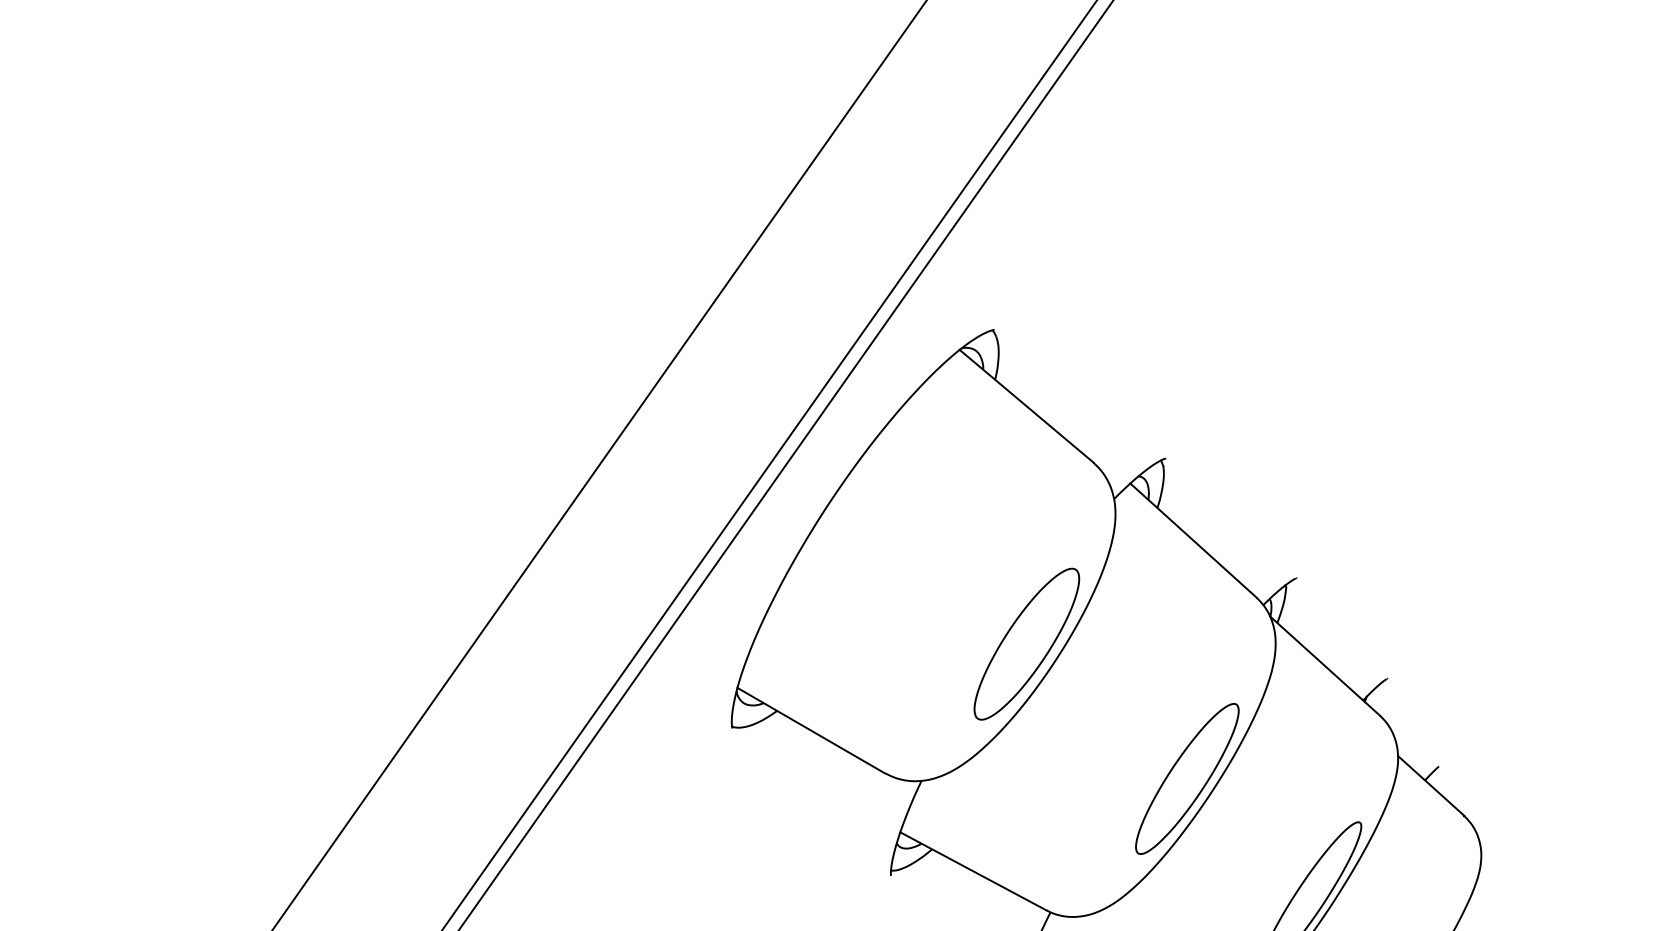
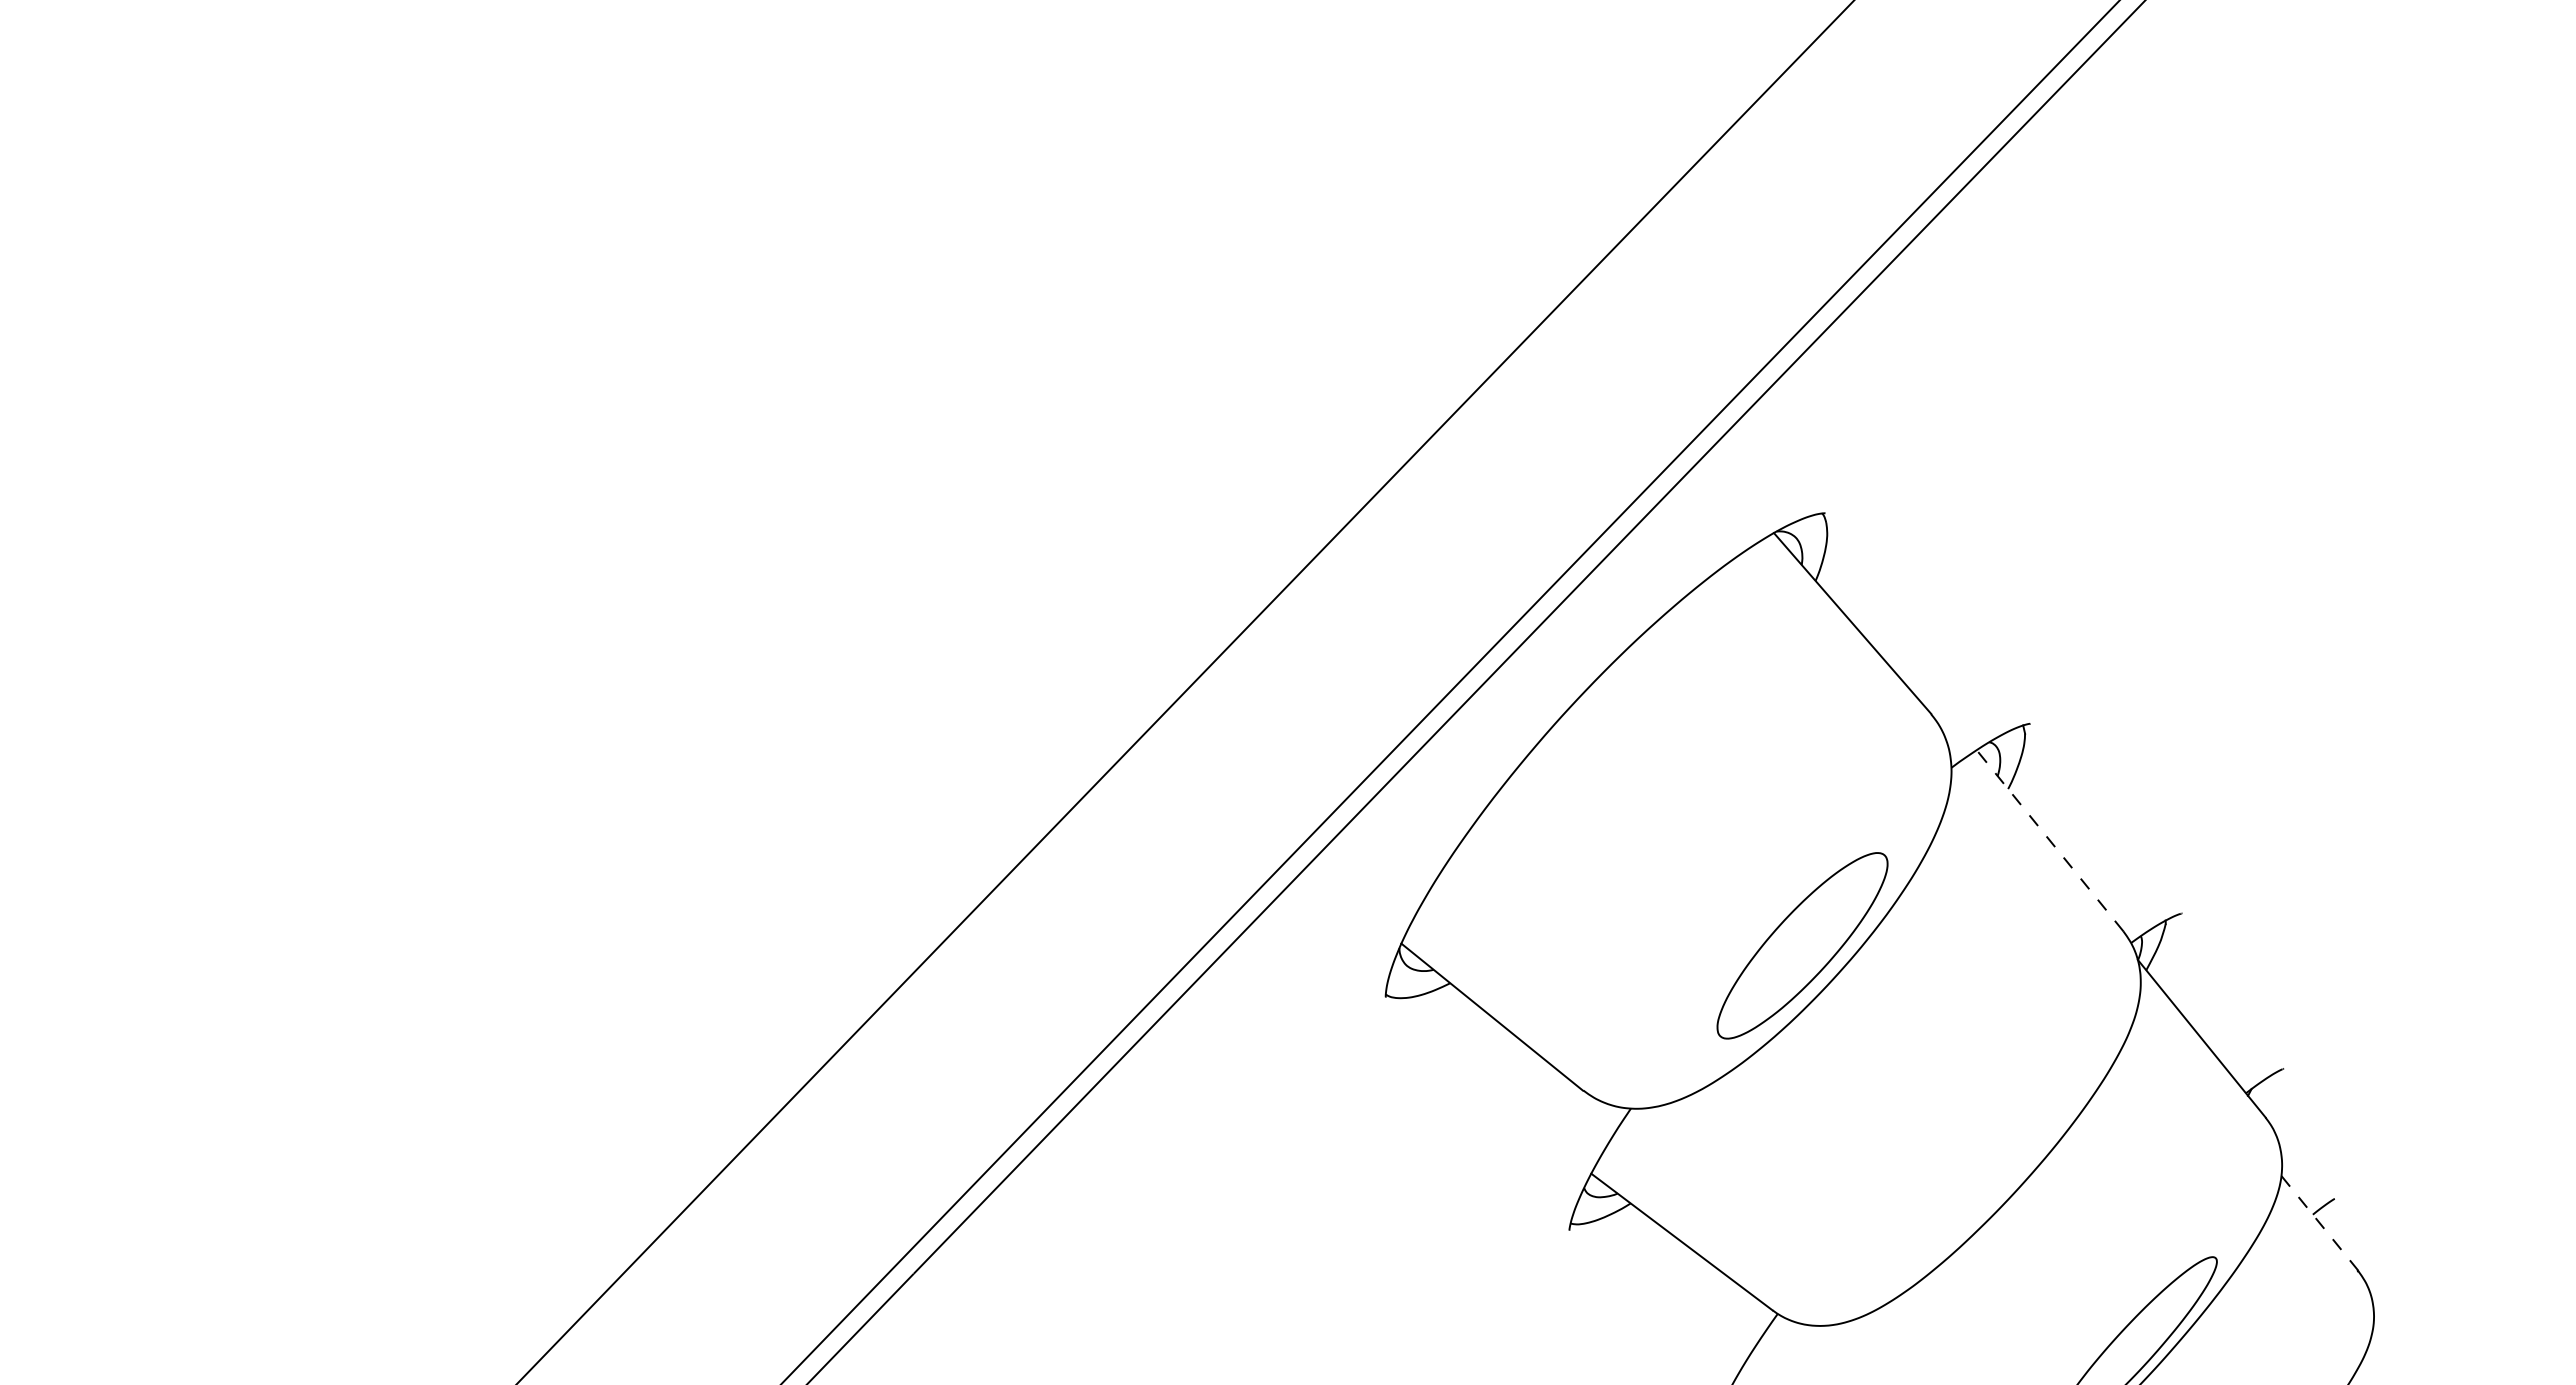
line: (1193, 540) -> (2050, 840), solid -> dashed
part: (1187, 779) -> (1991, 1162), removed
line: (1430, 786) -> (2319, 1223), solid -> dashed

